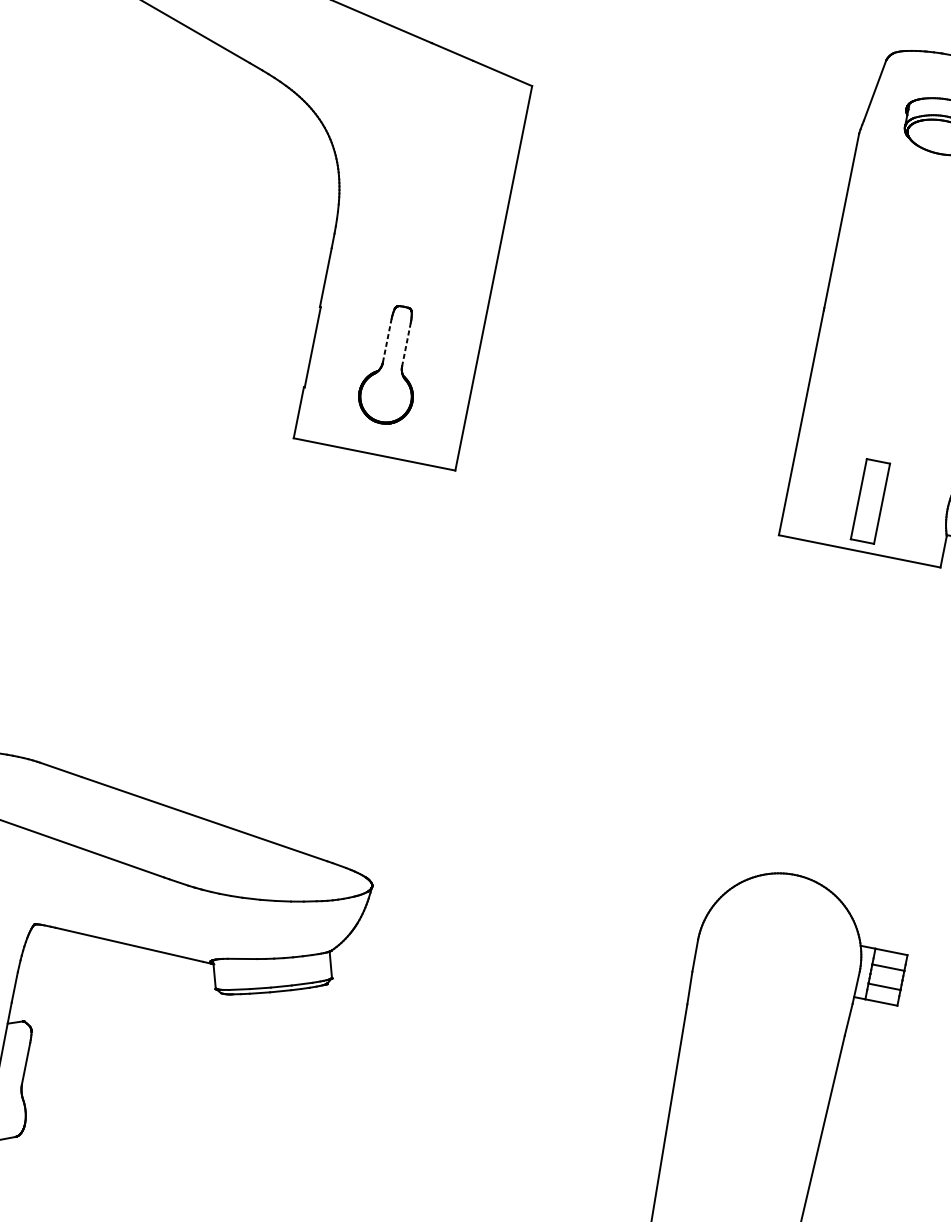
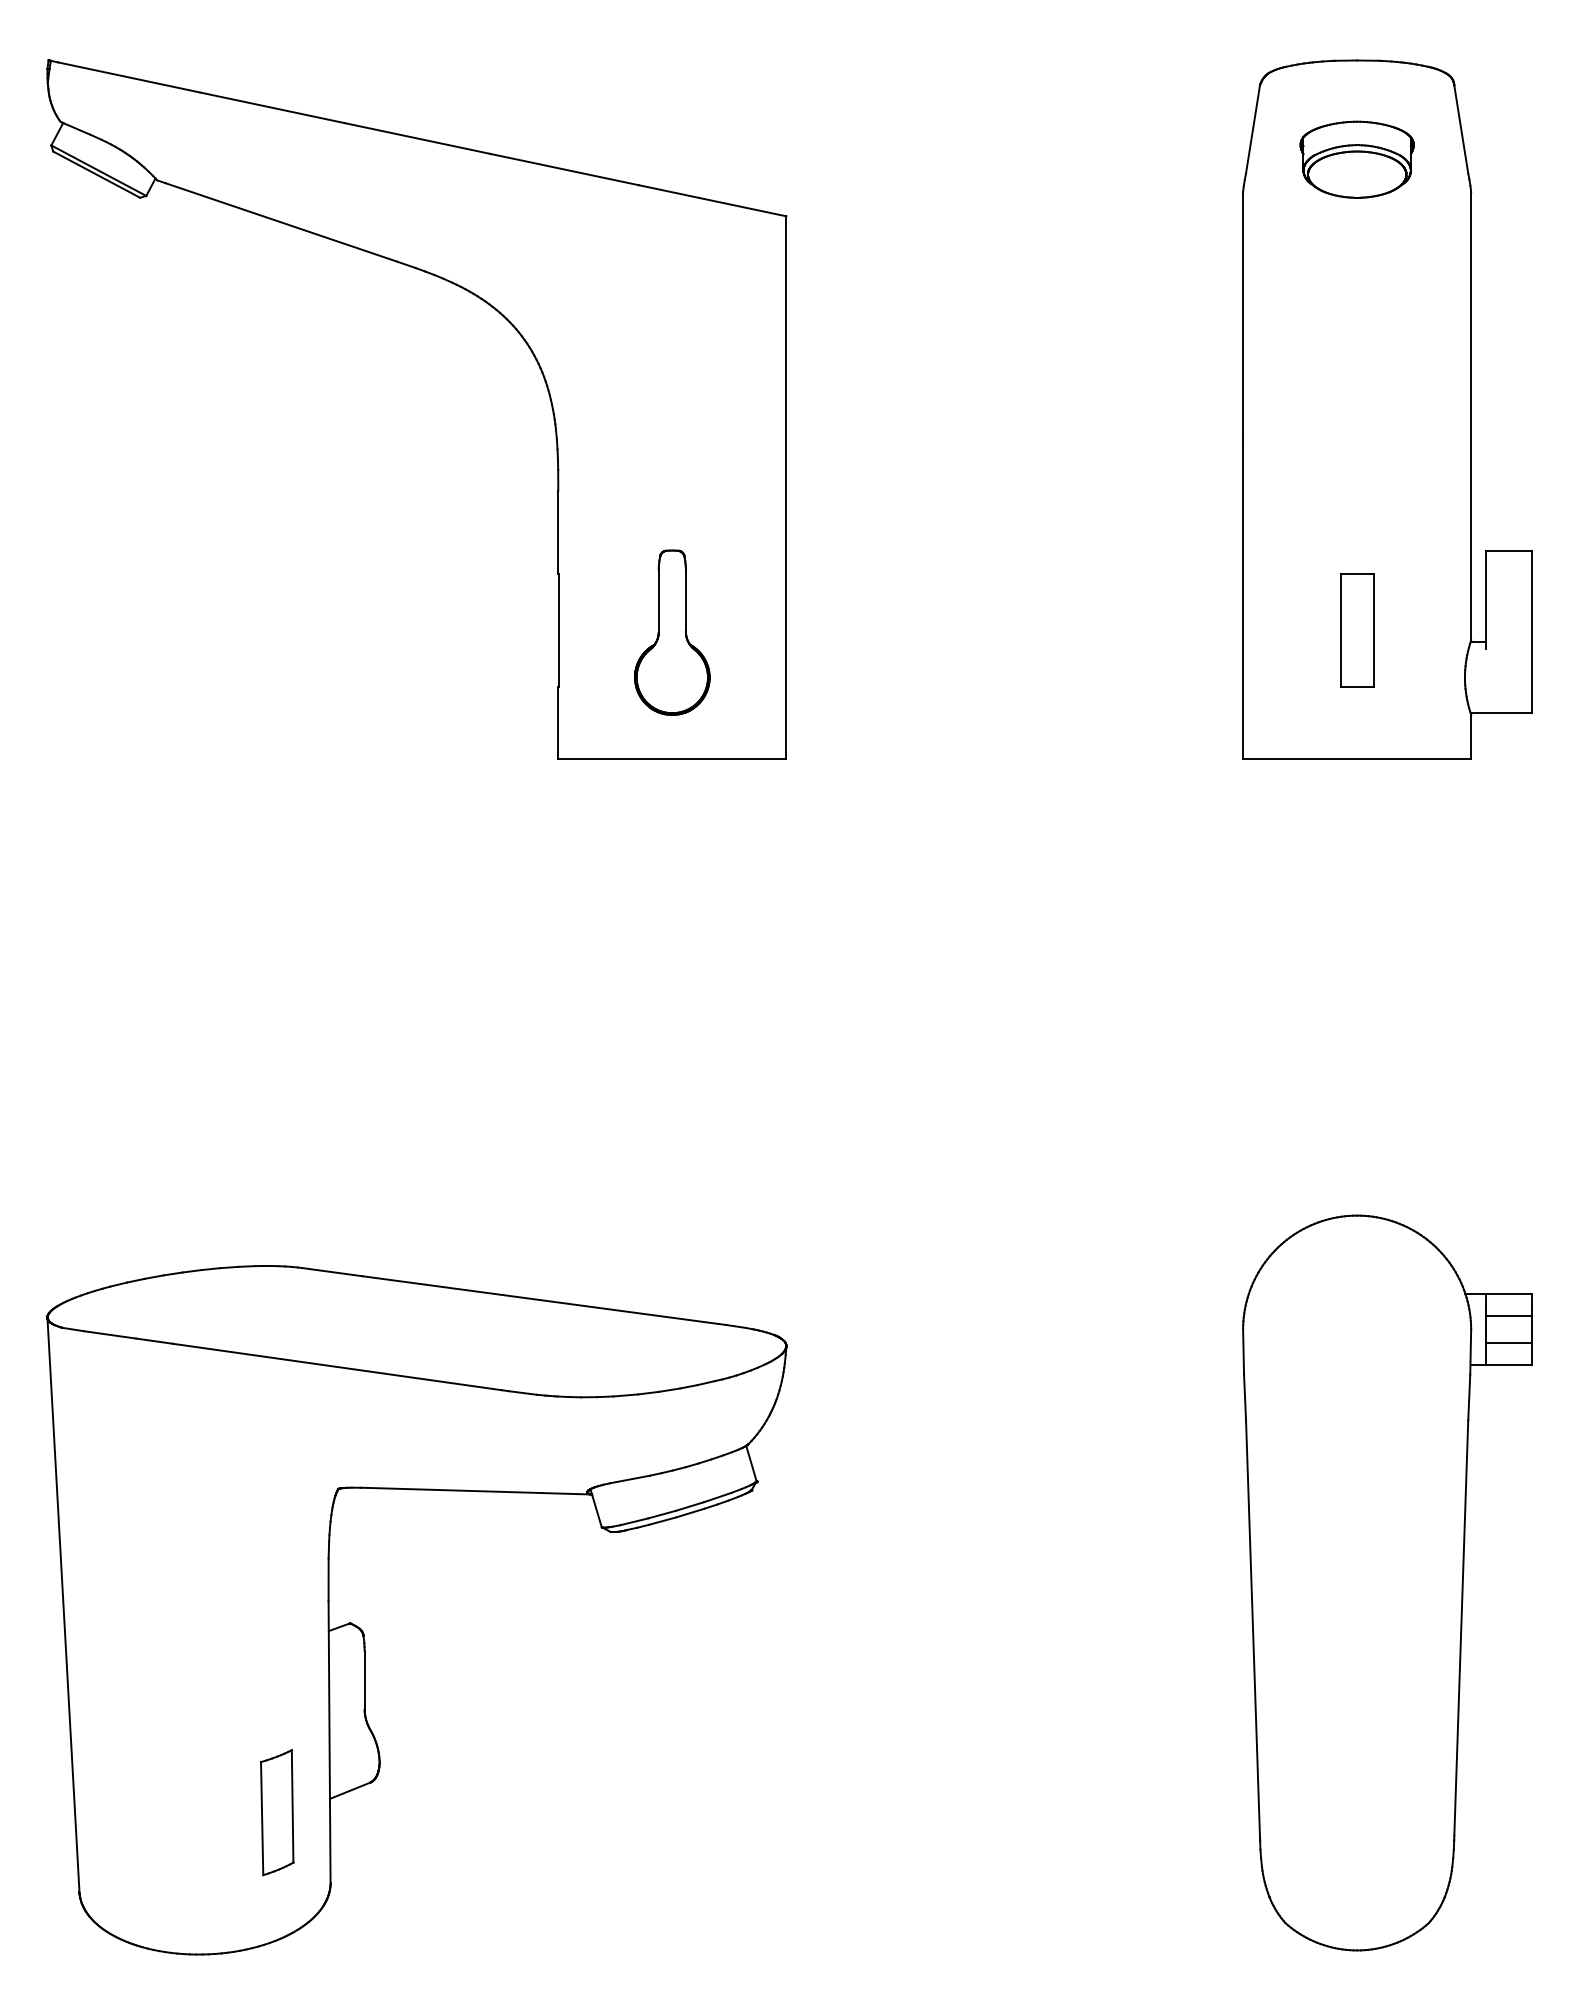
line: (387, 340) -> (658, 601), dashed -> solid
line: (406, 344) -> (685, 601), dashed -> solid
part: (870, 501) -> (1357, 630), moved

